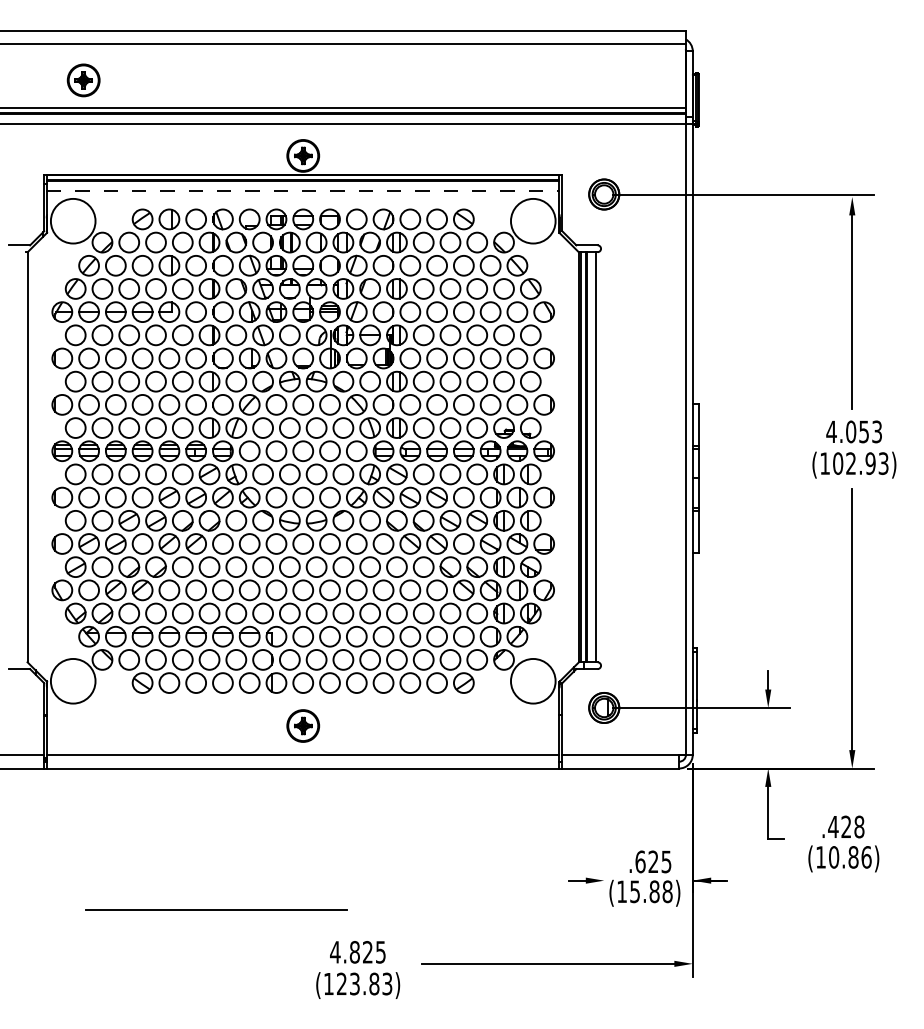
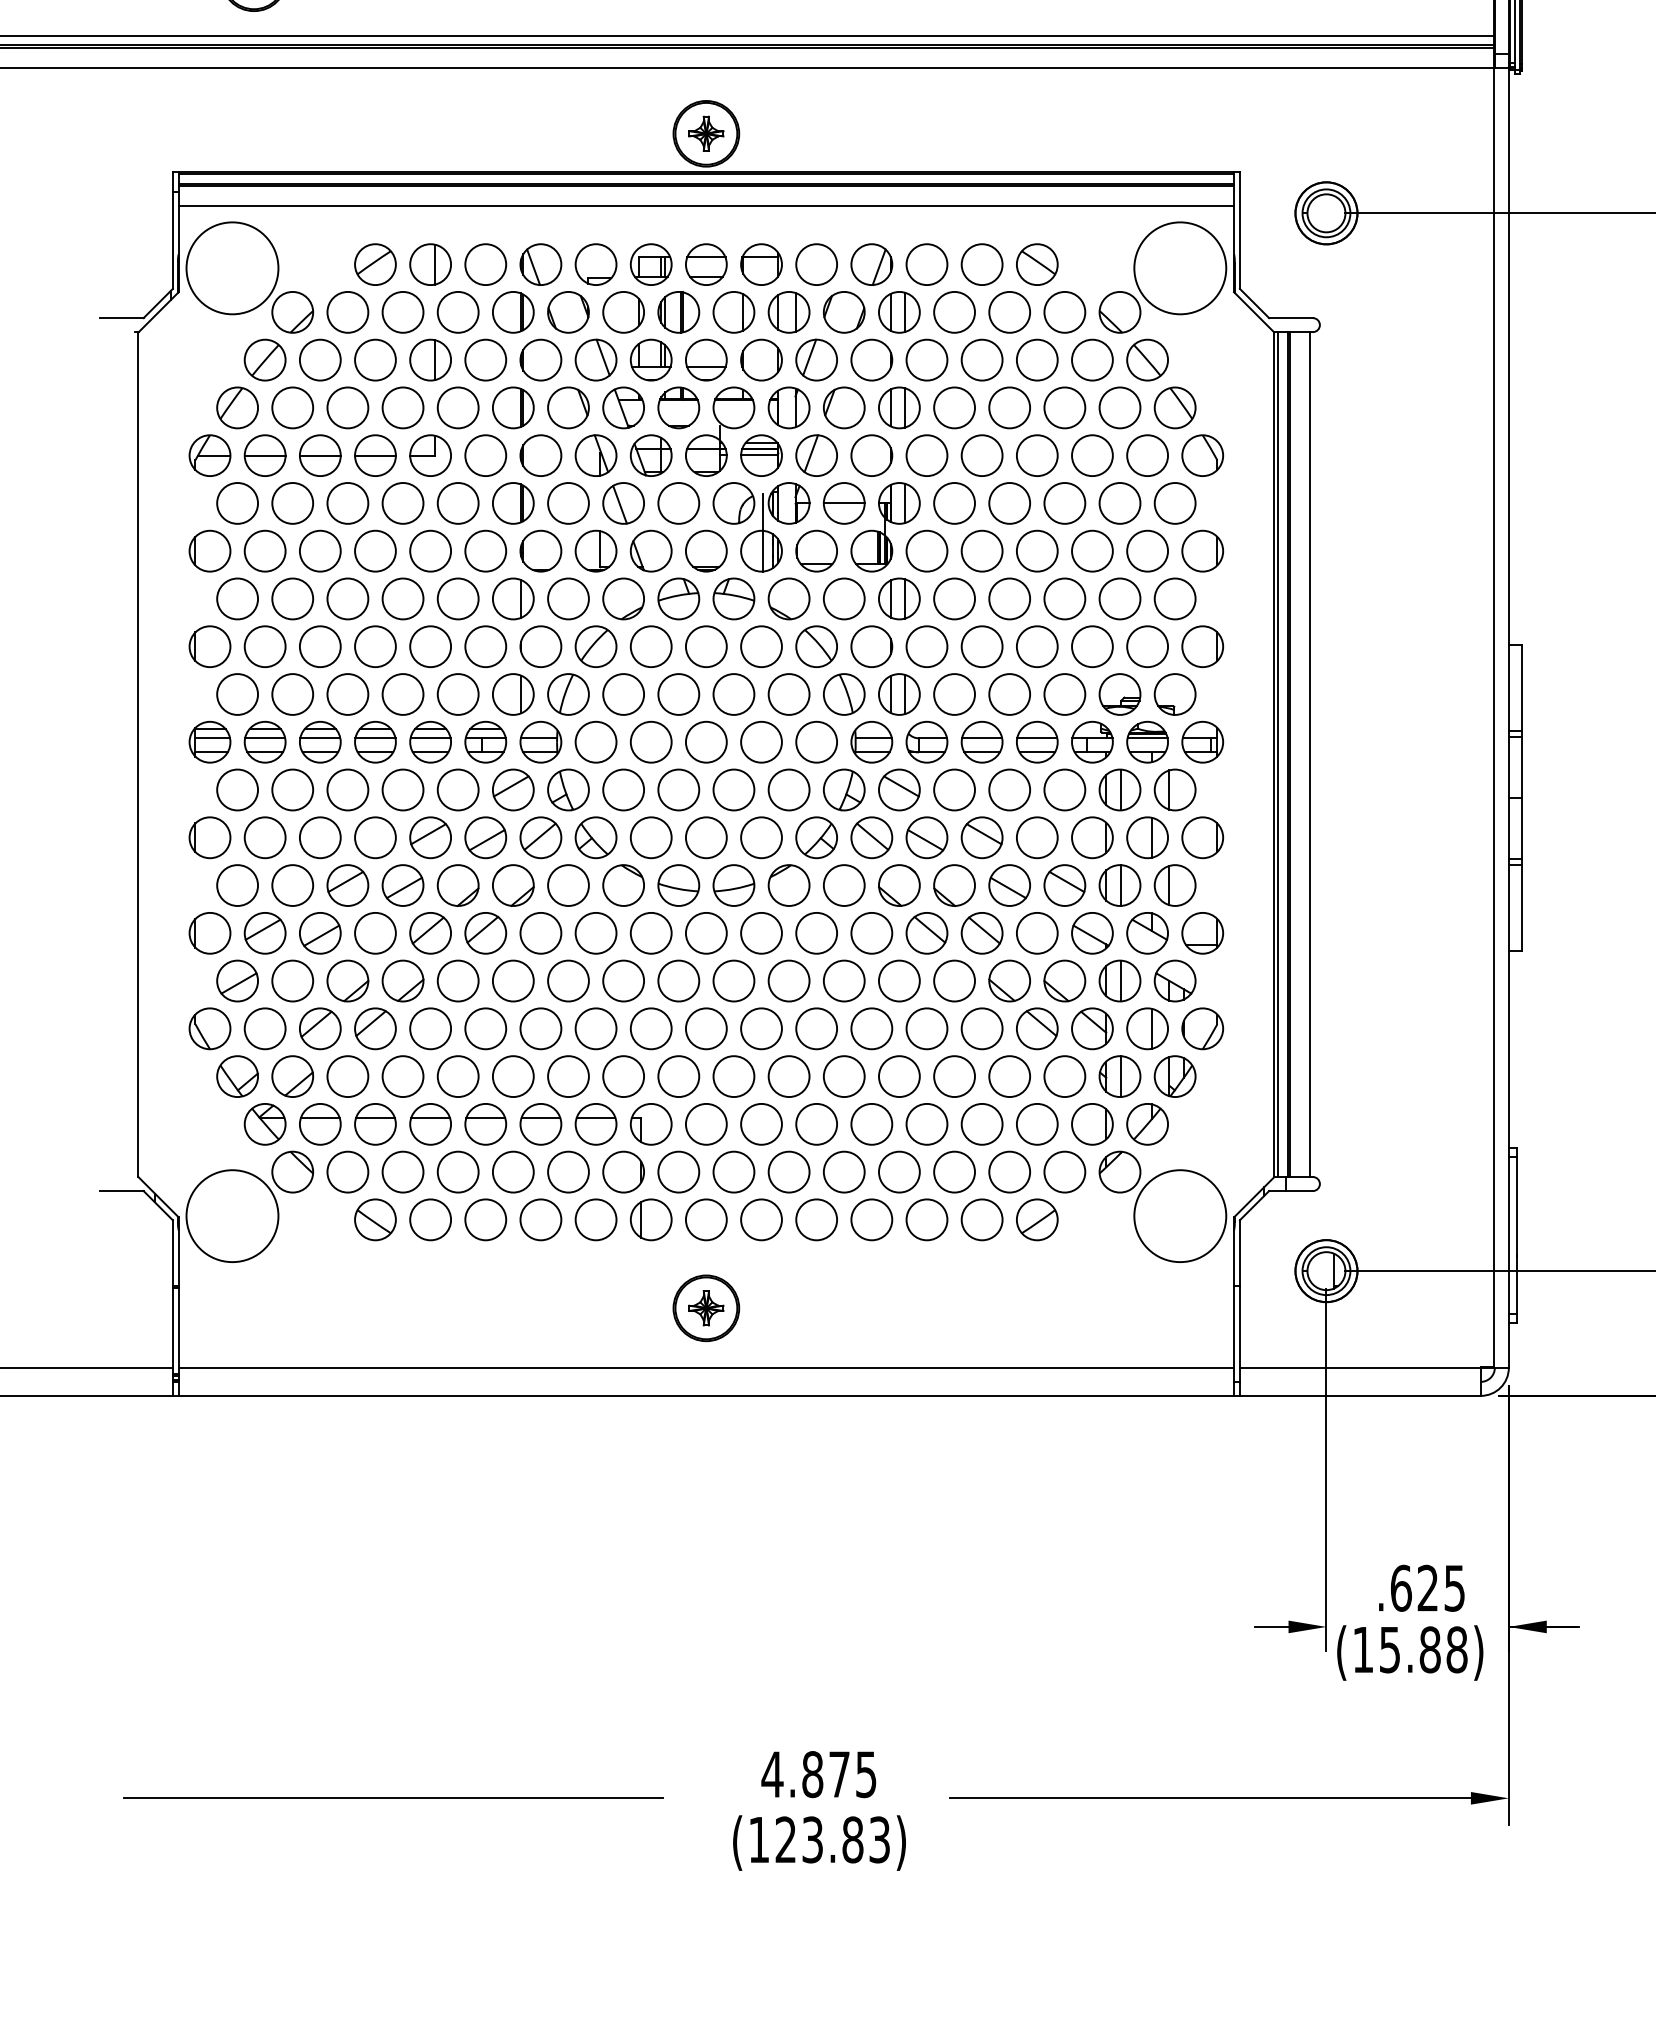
line: (303, 190) -> (706, 205), dashed -> solid
line: (604, 804) -> (1327, 1470), added
line: (216, 909) -> (393, 1797), moved
text: (367, 952) -> (838, 1774), 4.825 -> 4.875

